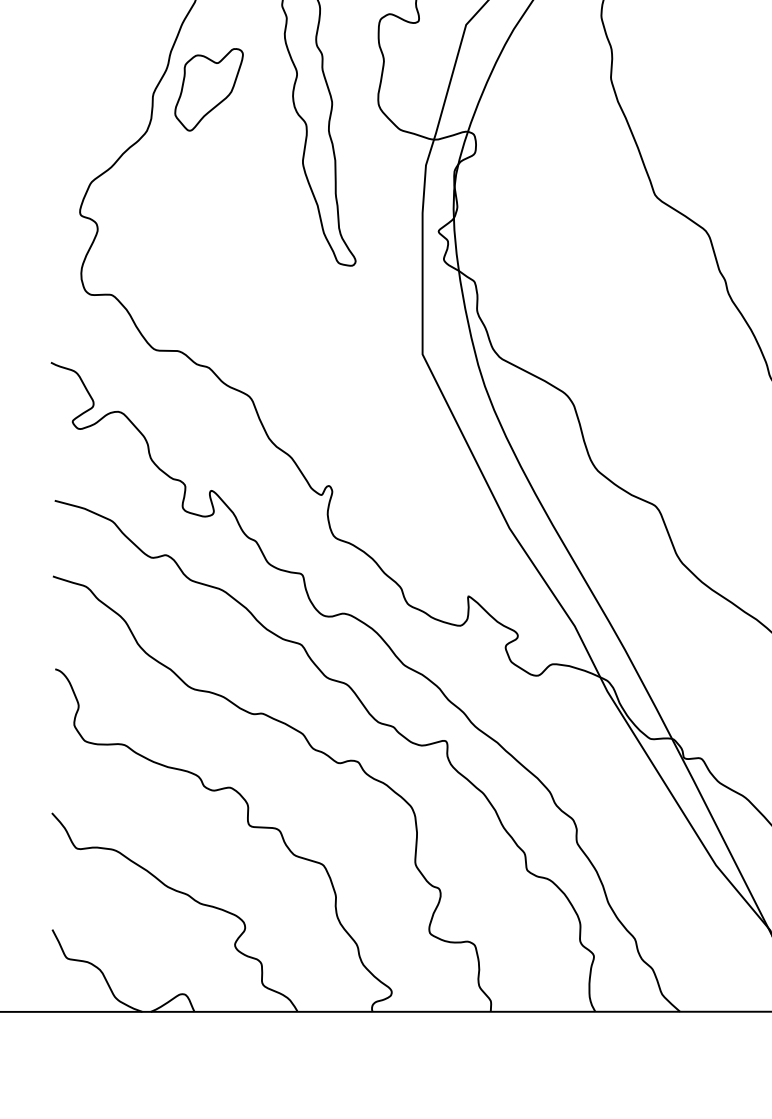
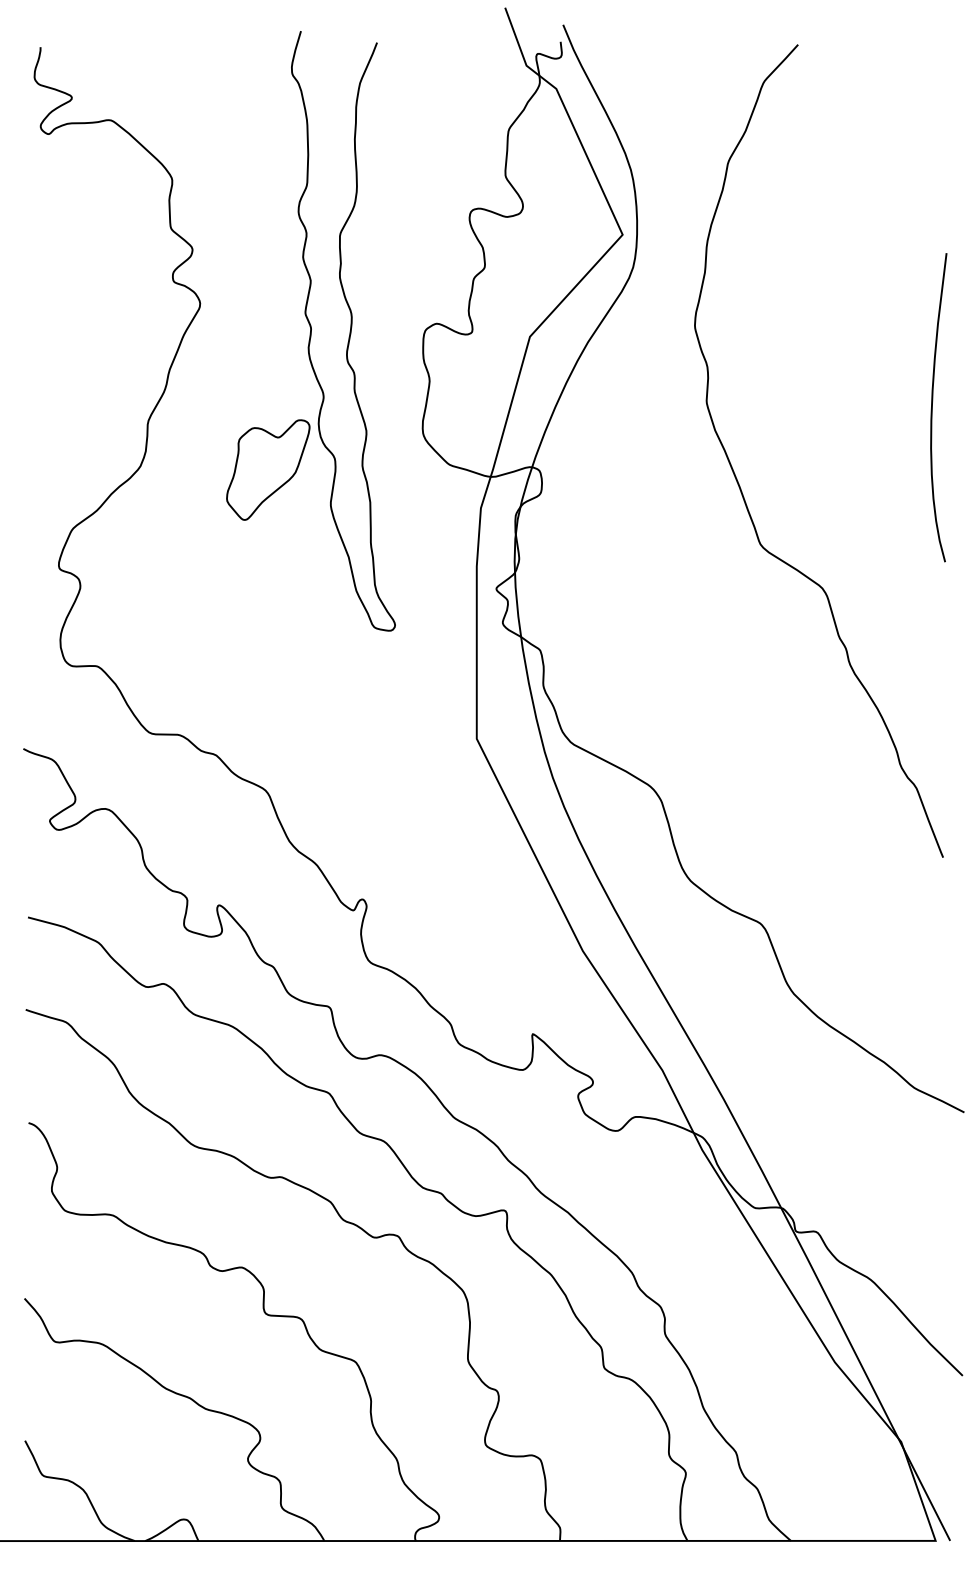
part: (209, 89) -> (268, 469), moved

